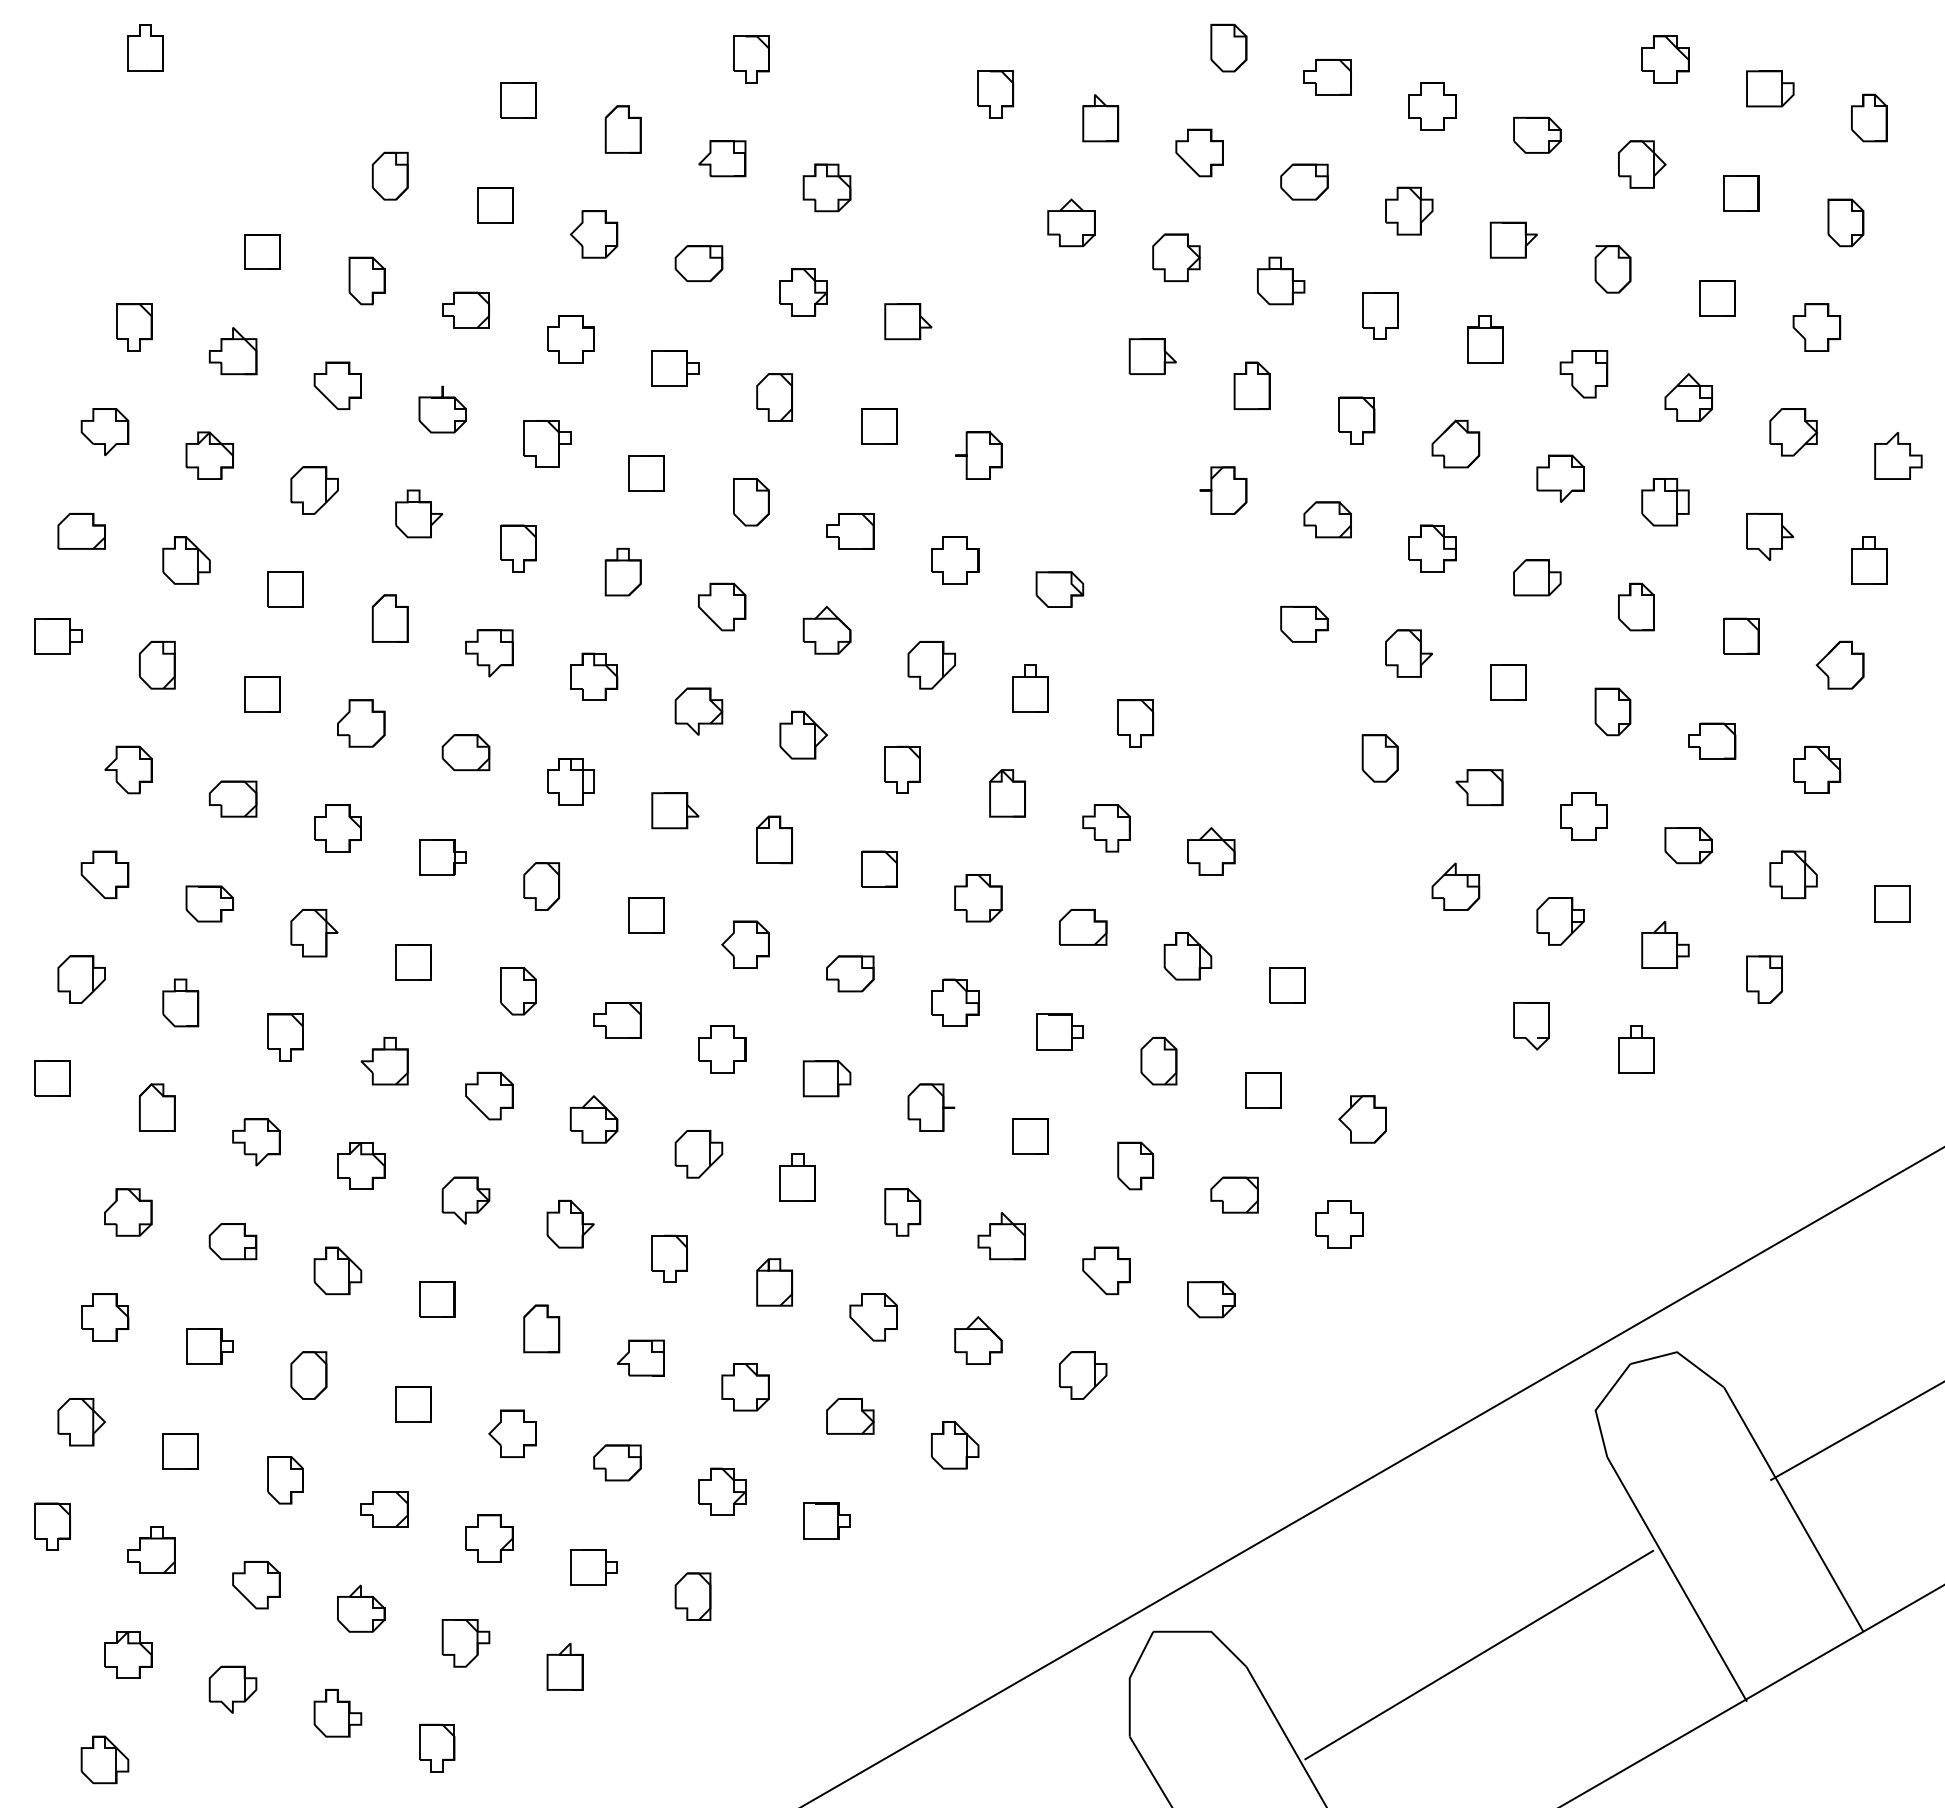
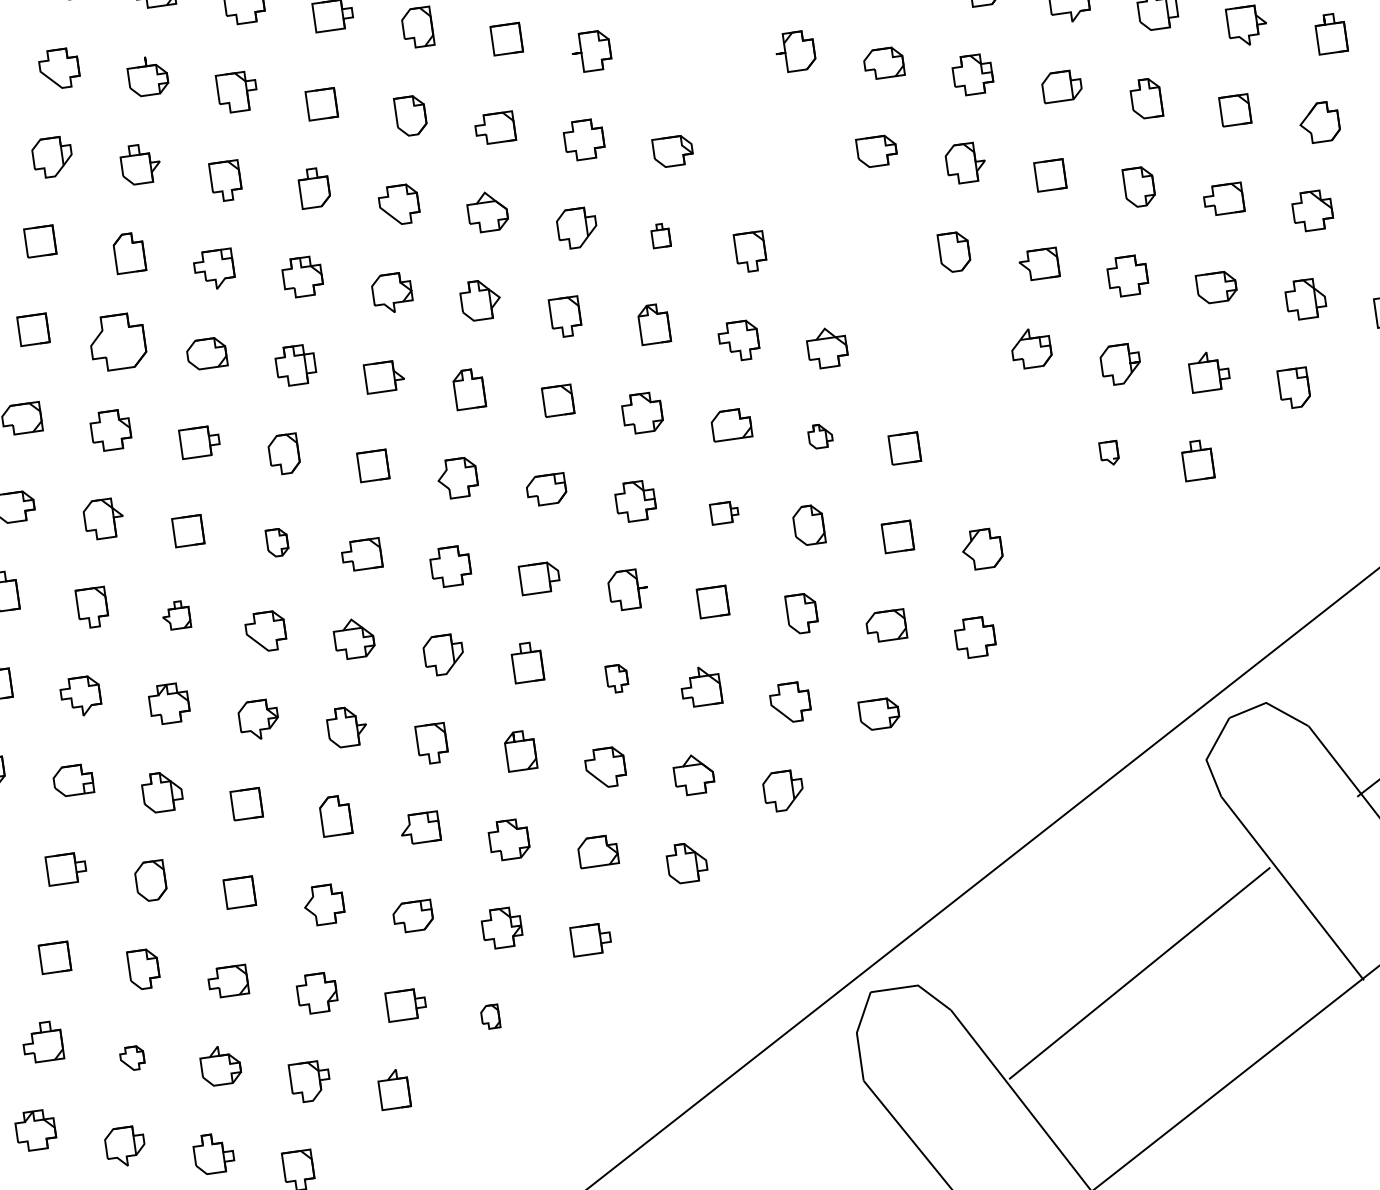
part: (1030, 688) -> (660, 235), size x0.6
part: (361, 723) -> (118, 342), size x1.4
part: (1187, 956) -> (820, 436), size x0.6
part: (518, 991) -> (277, 542), size x0.7
part: (1531, 1026) -> (1109, 453), size x0.6
part: (1059, 1031) -> (724, 512), size x0.7
part: (384, 1061) -> (176, 615), size x0.7
part: (902, 1212) -> (616, 678), size x0.7
part: (256, 1585) -> (132, 1058), size x0.6
part: (692, 1596) -> (490, 1017), size x0.6

